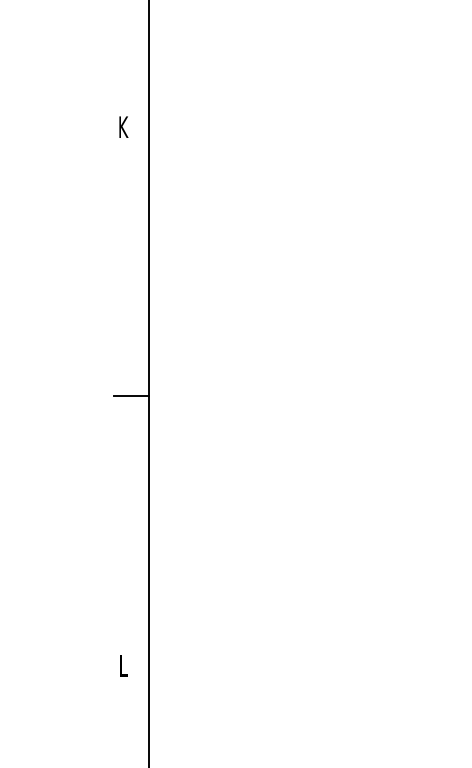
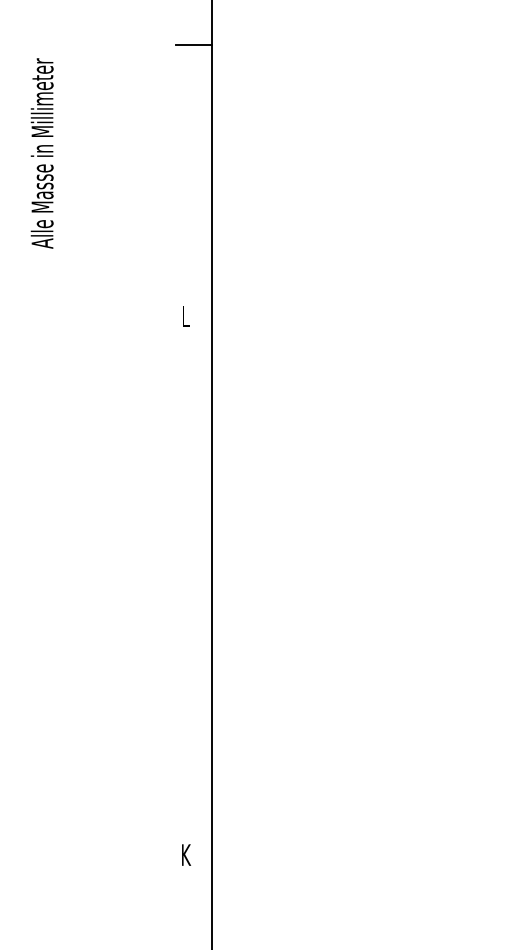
text: (123, 127) -> (185, 316), K -> L
line: (131, 396) -> (193, 585), removed
text: (124, 665) -> (186, 854), L -> K

